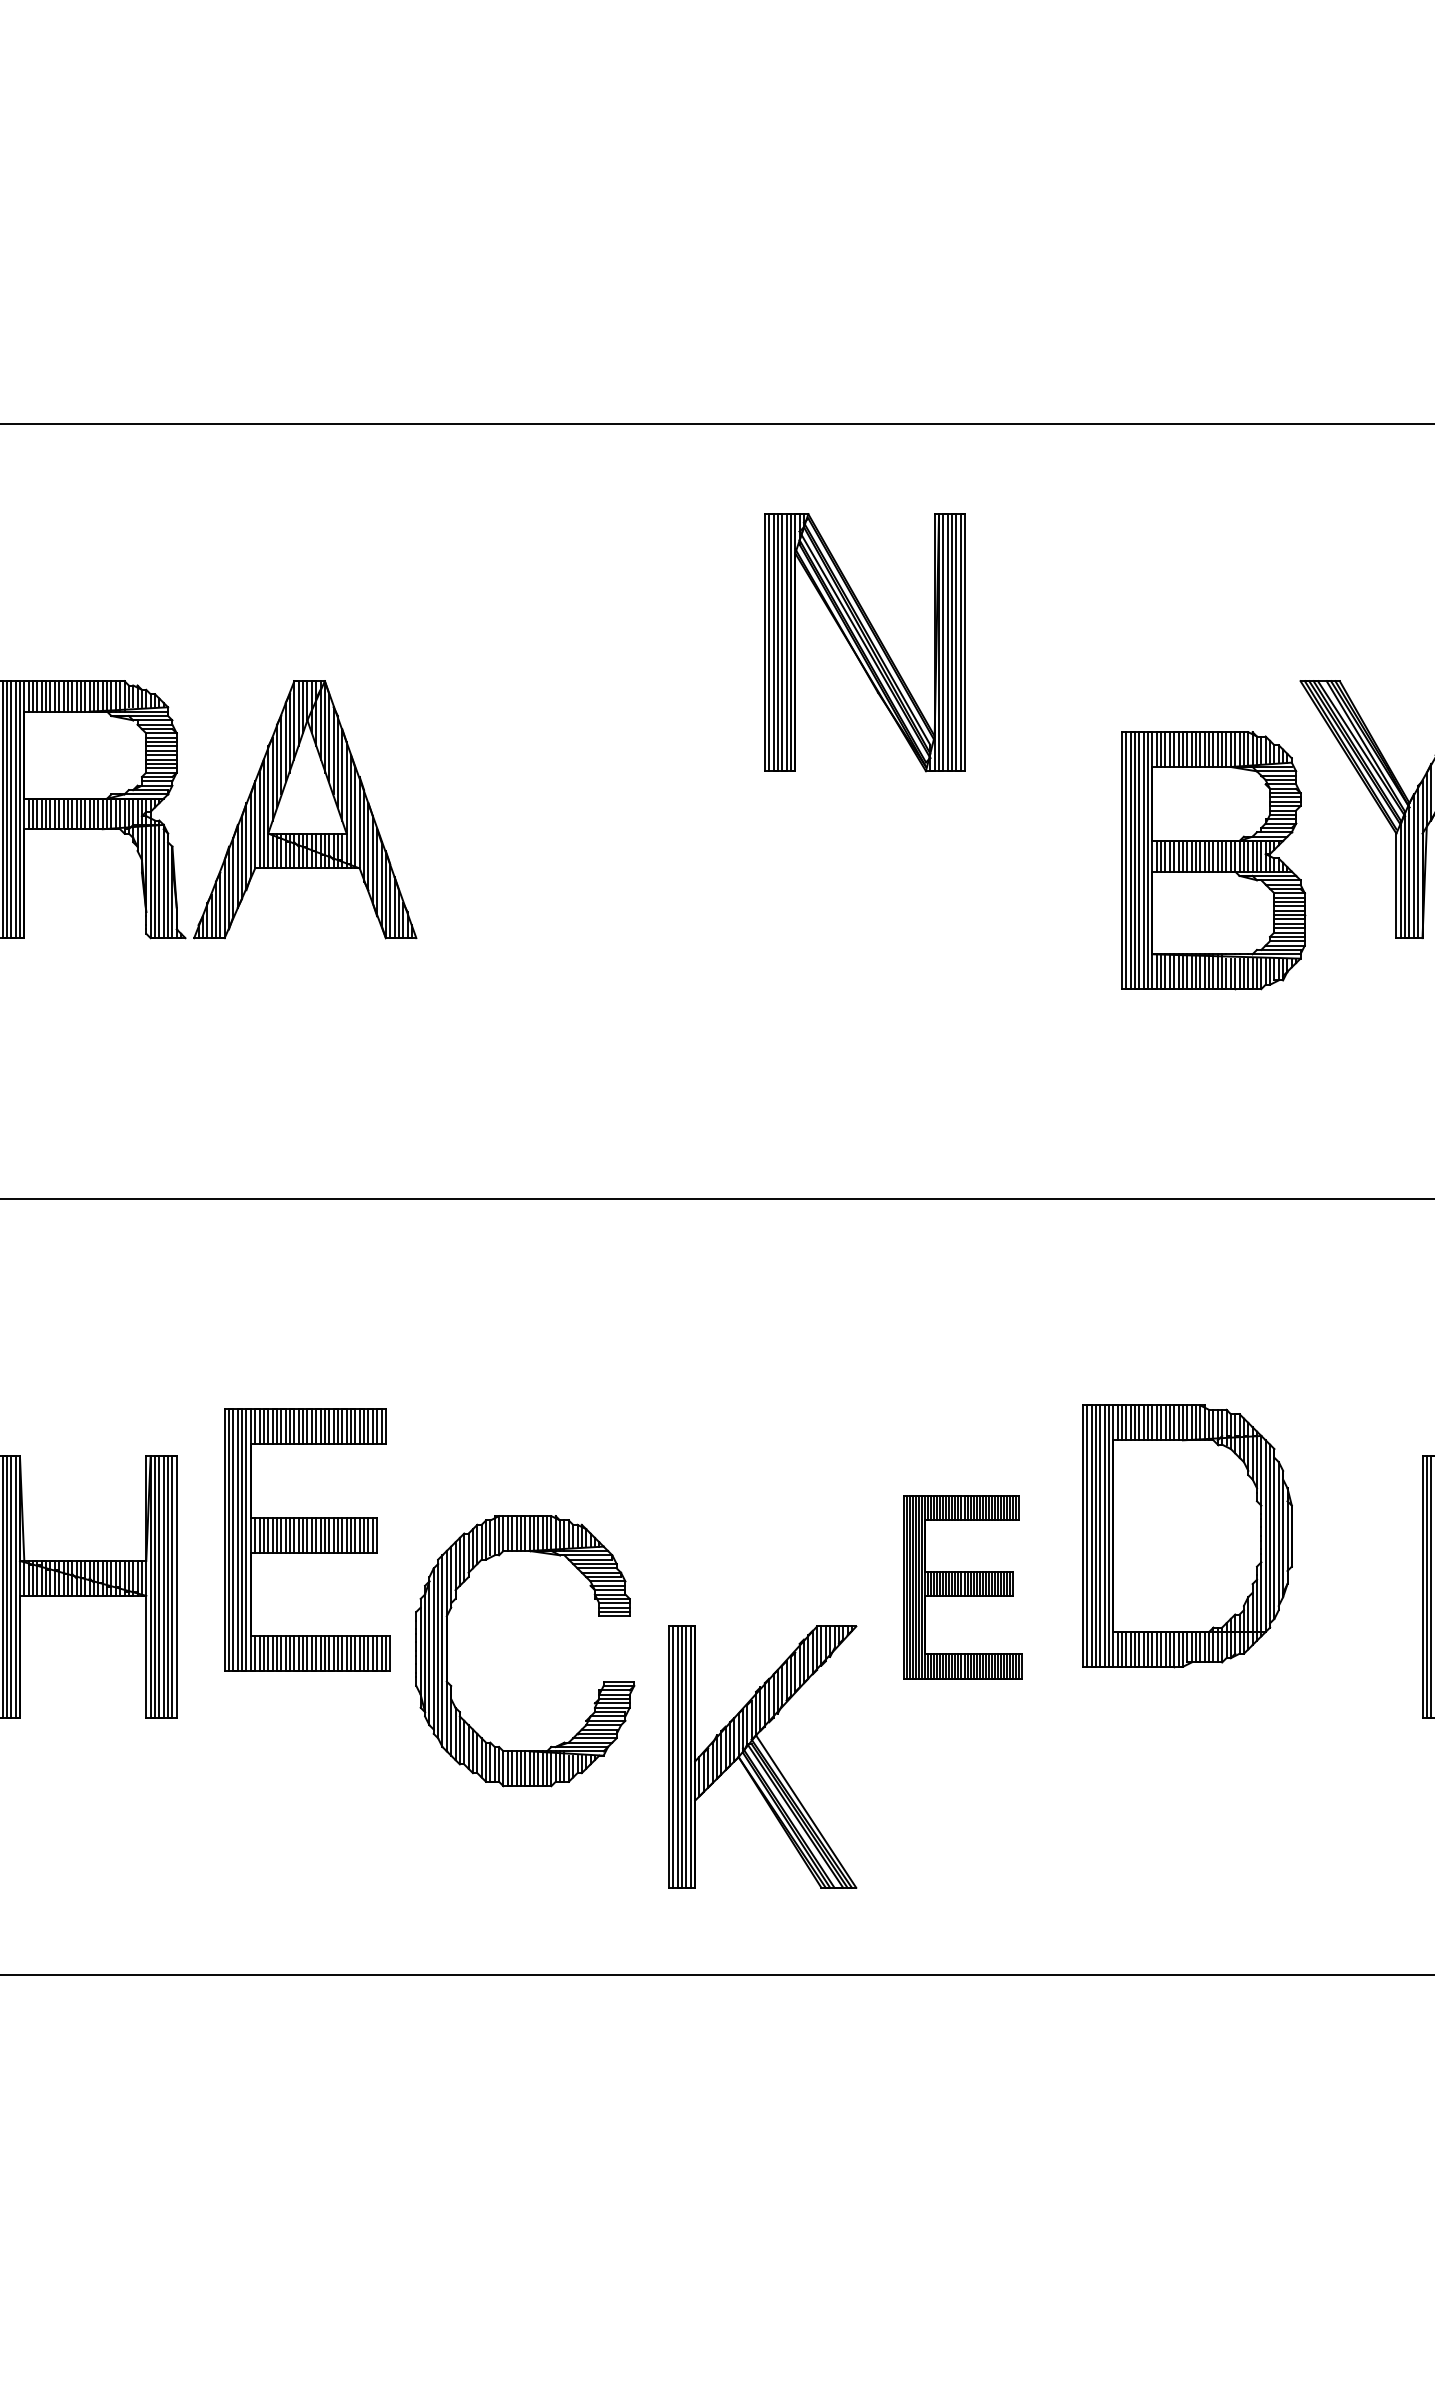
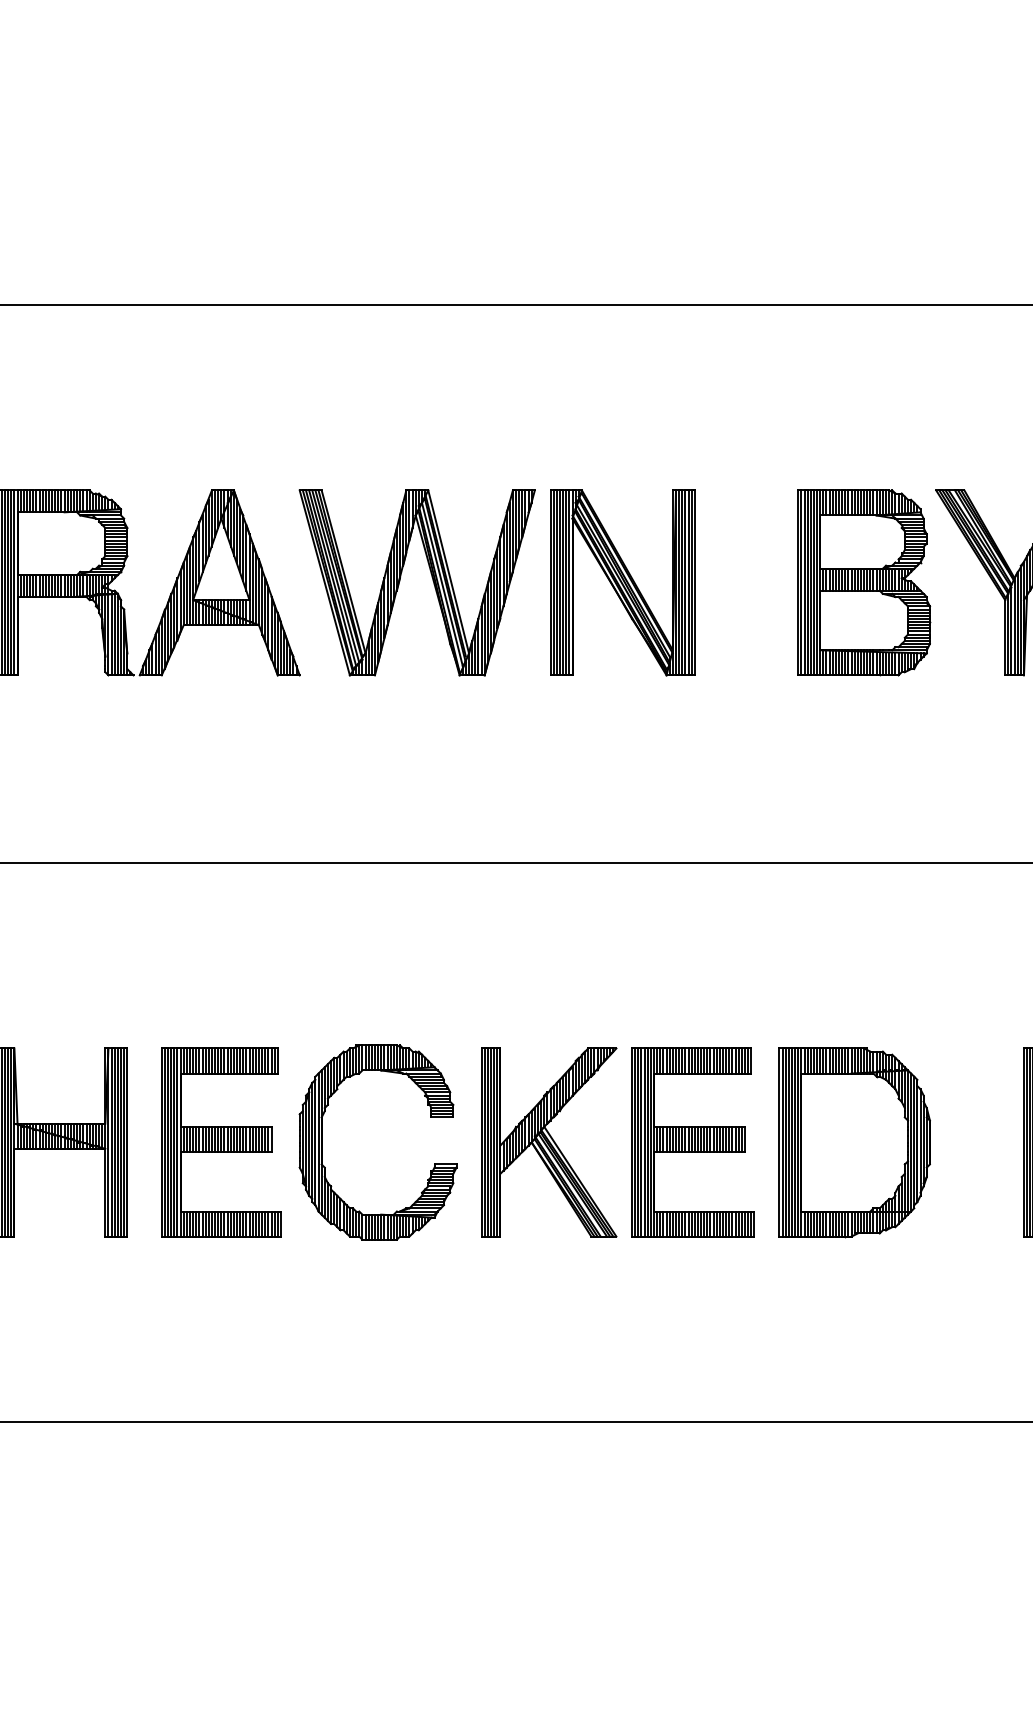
part: (864, 642) -> (622, 582), moved
part: (600, 804) -> (432, 579), added
part: (1213, 860) -> (864, 582), moved
part: (1187, 1536) -> (854, 1142), moved
part: (307, 1539) -> (221, 1142), moved
part: (962, 1586) -> (692, 1142), size x1.43
part: (447, 1651) -> (322, 1142), moved
part: (762, 1756) -> (548, 1142), moved

